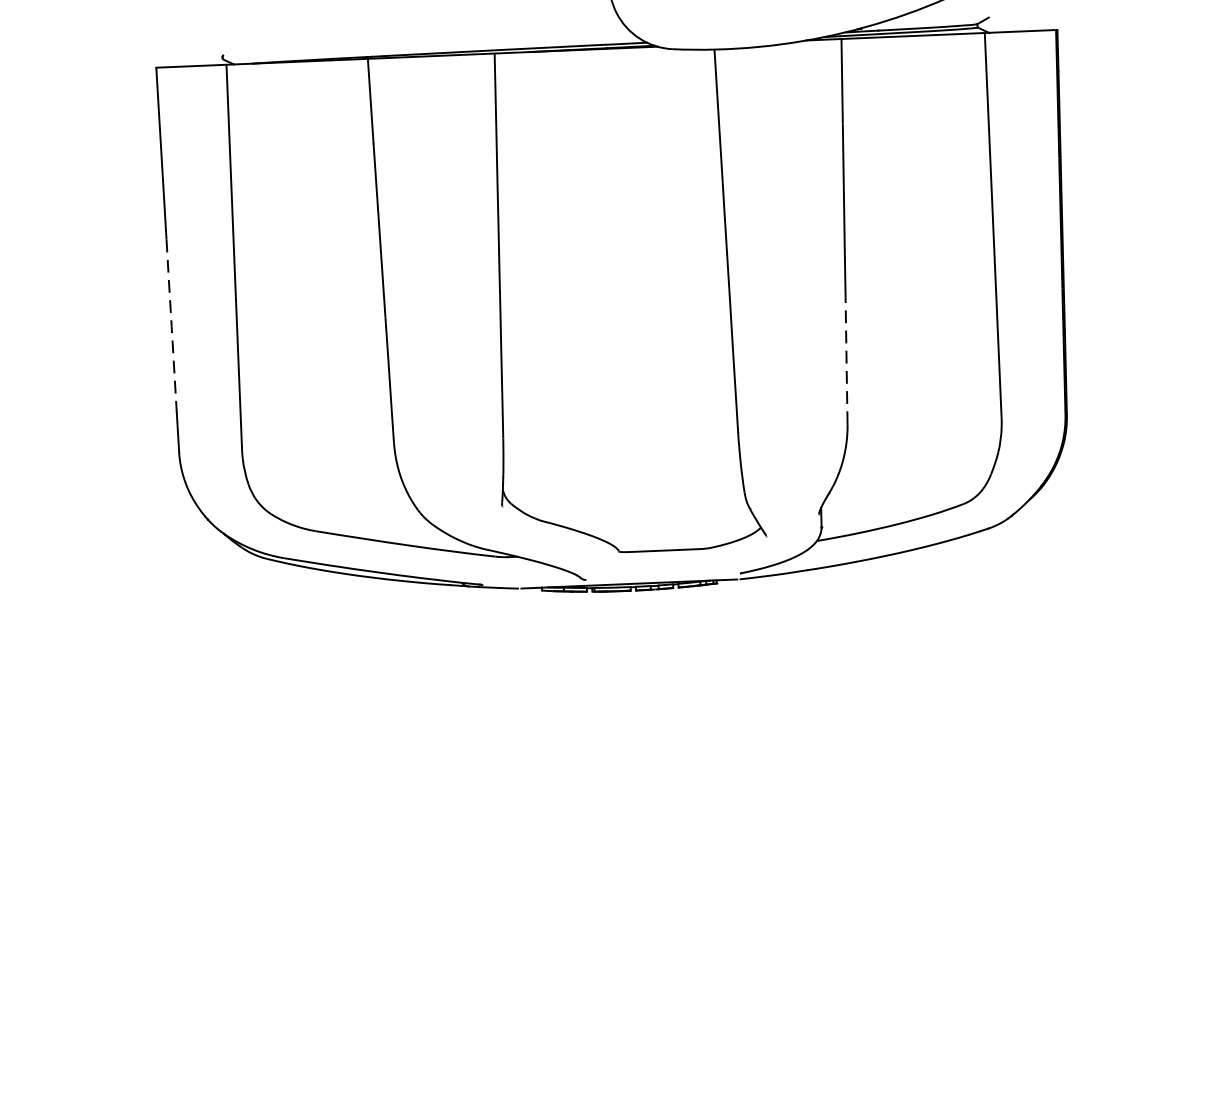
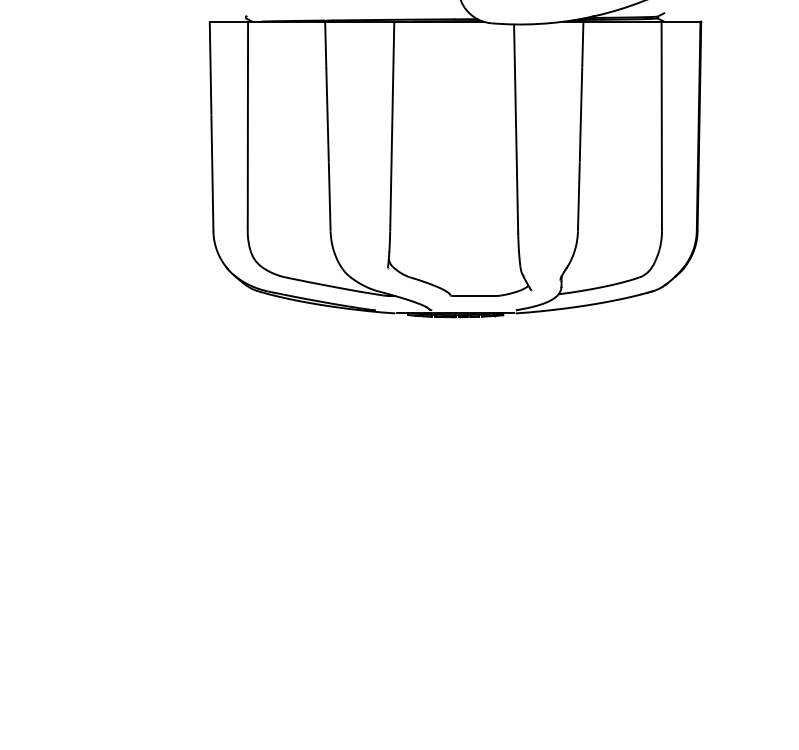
line: (172, 325) -> (212, 162), dashed -> solid
line: (845, 361) -> (578, 197), dashed -> solid

